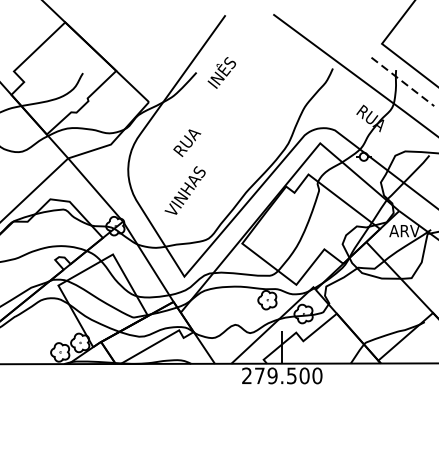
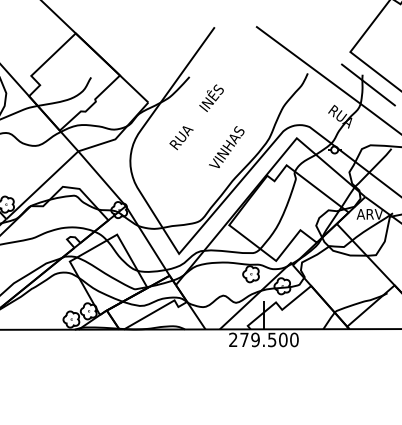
text: (221, 72) -> (211, 97), moved
line: (402, 82) -> (368, 85), dashed -> solid
text: (184, 190) -> (226, 147), moved

